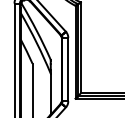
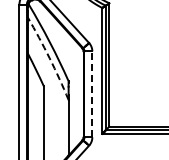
arc: (36, 43) -> (49, 58), solid -> dashed
line: (68, 69) -> (92, 94), solid -> dashed

